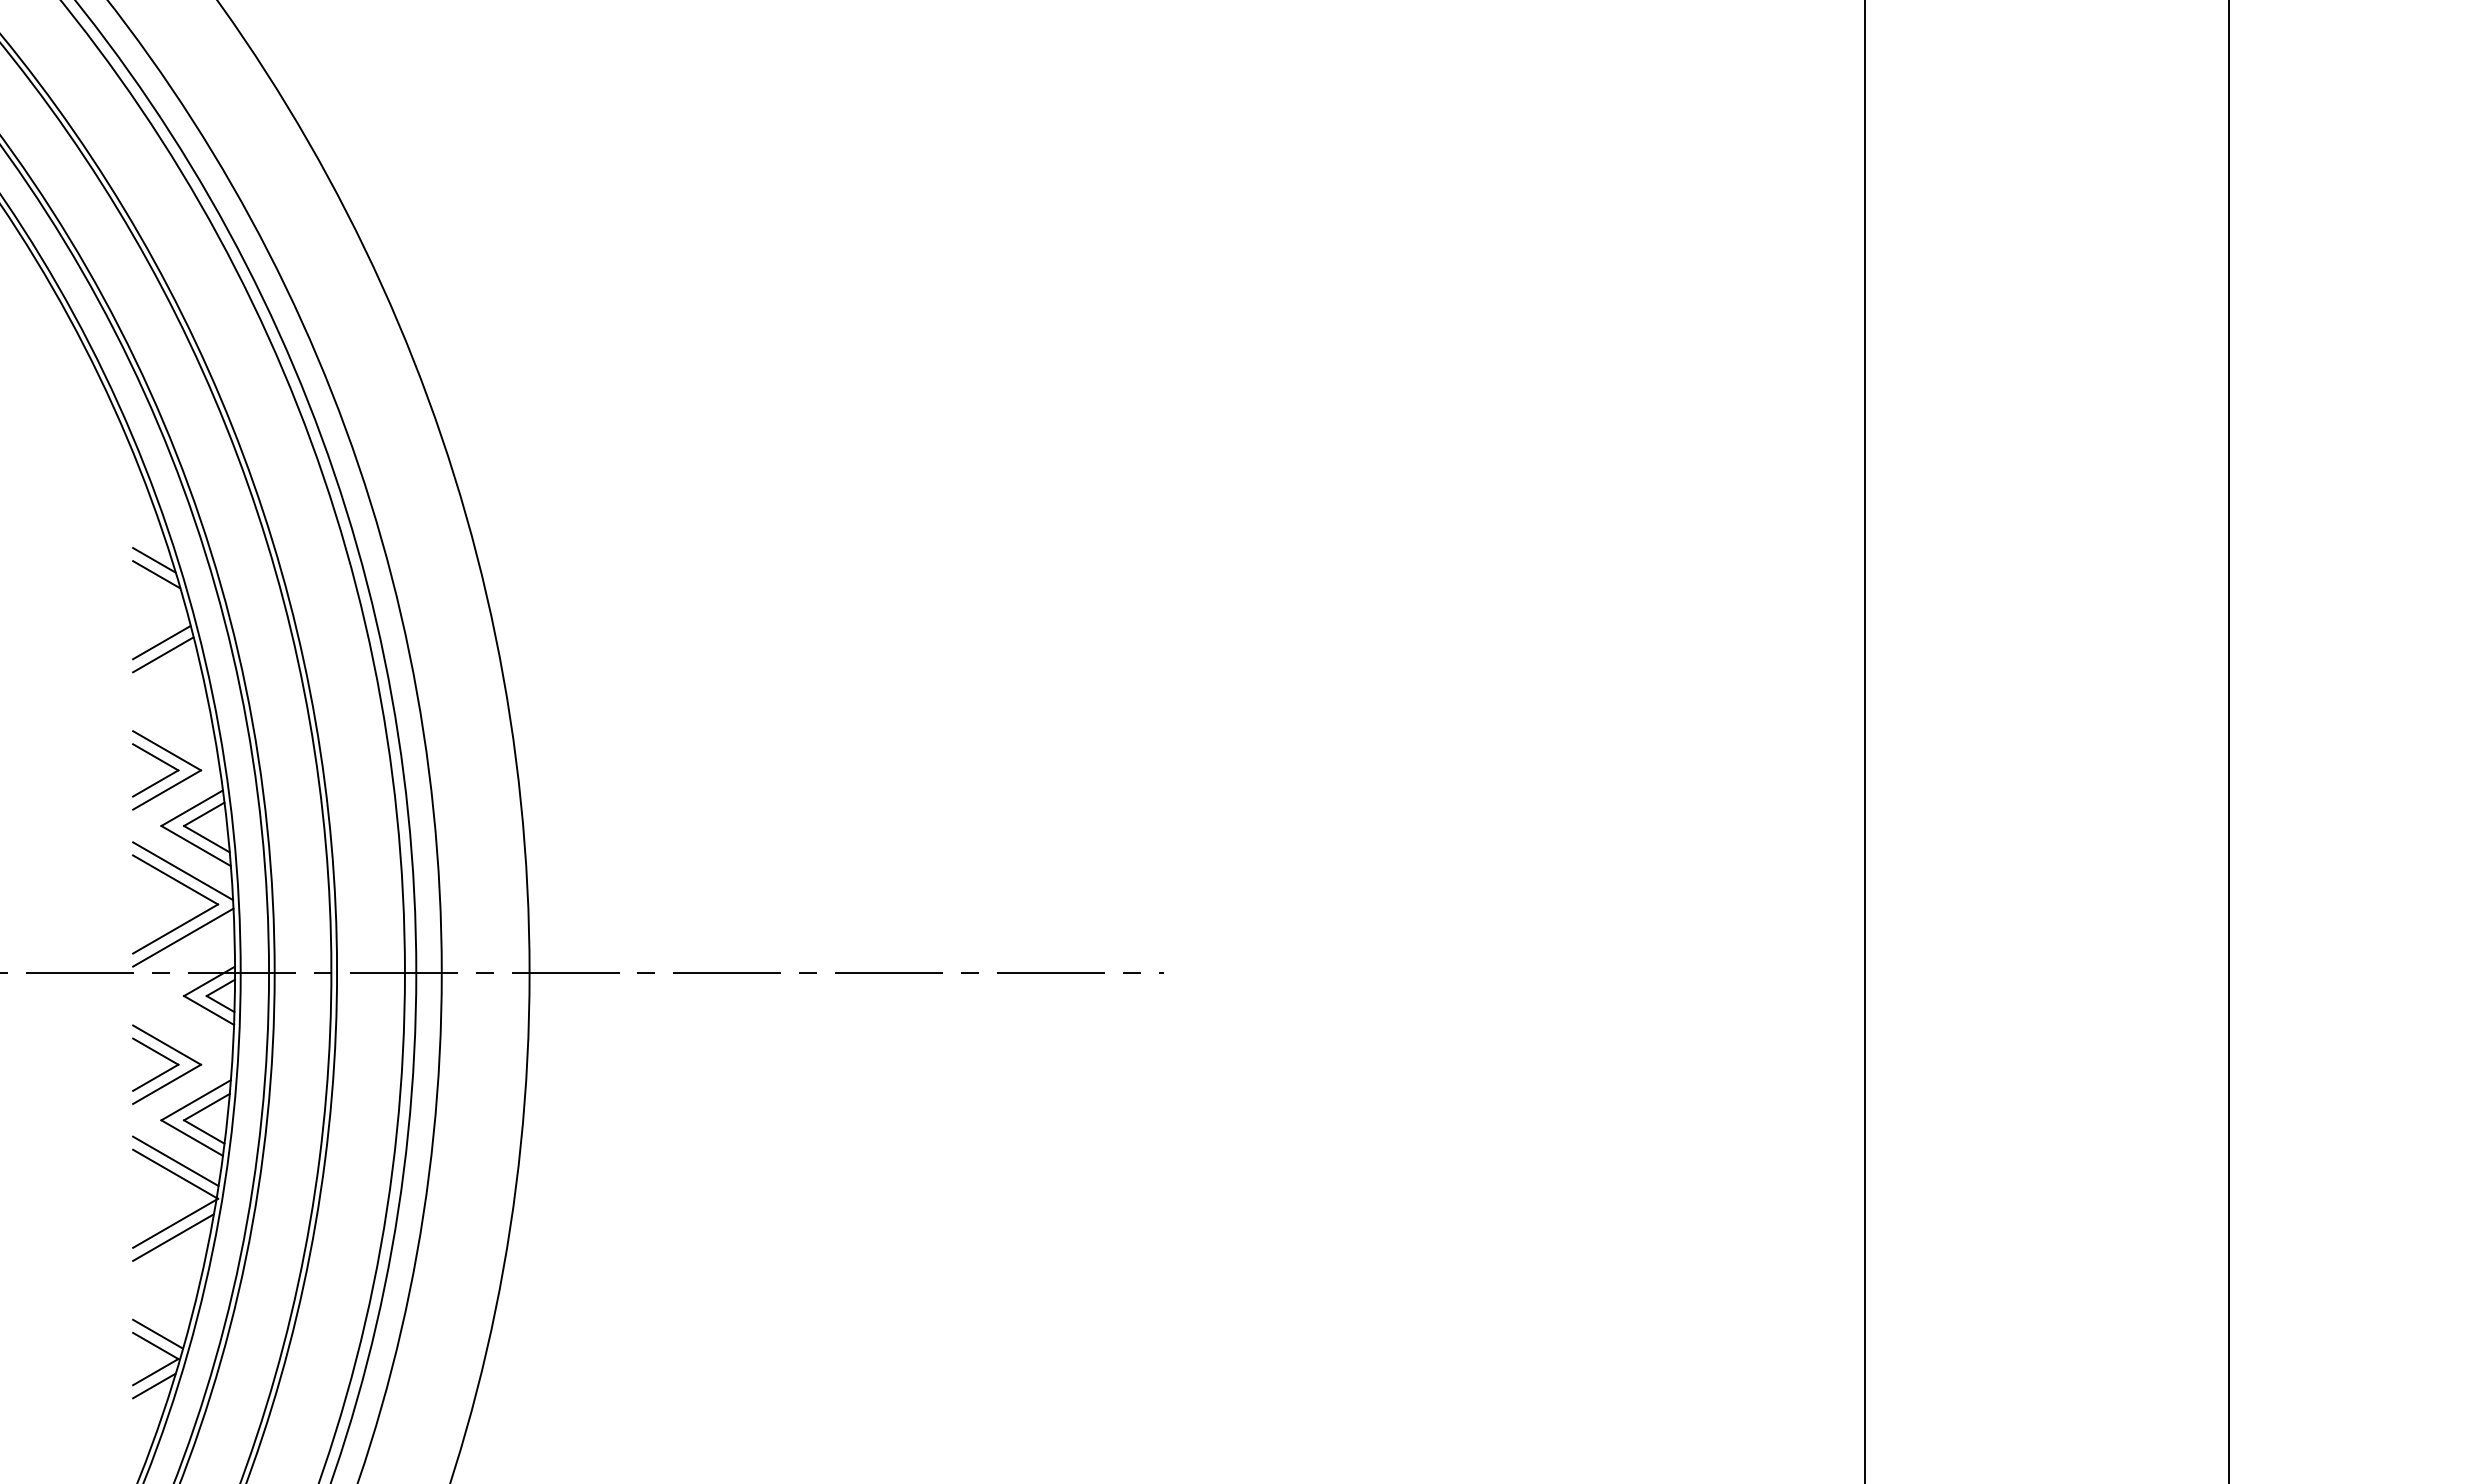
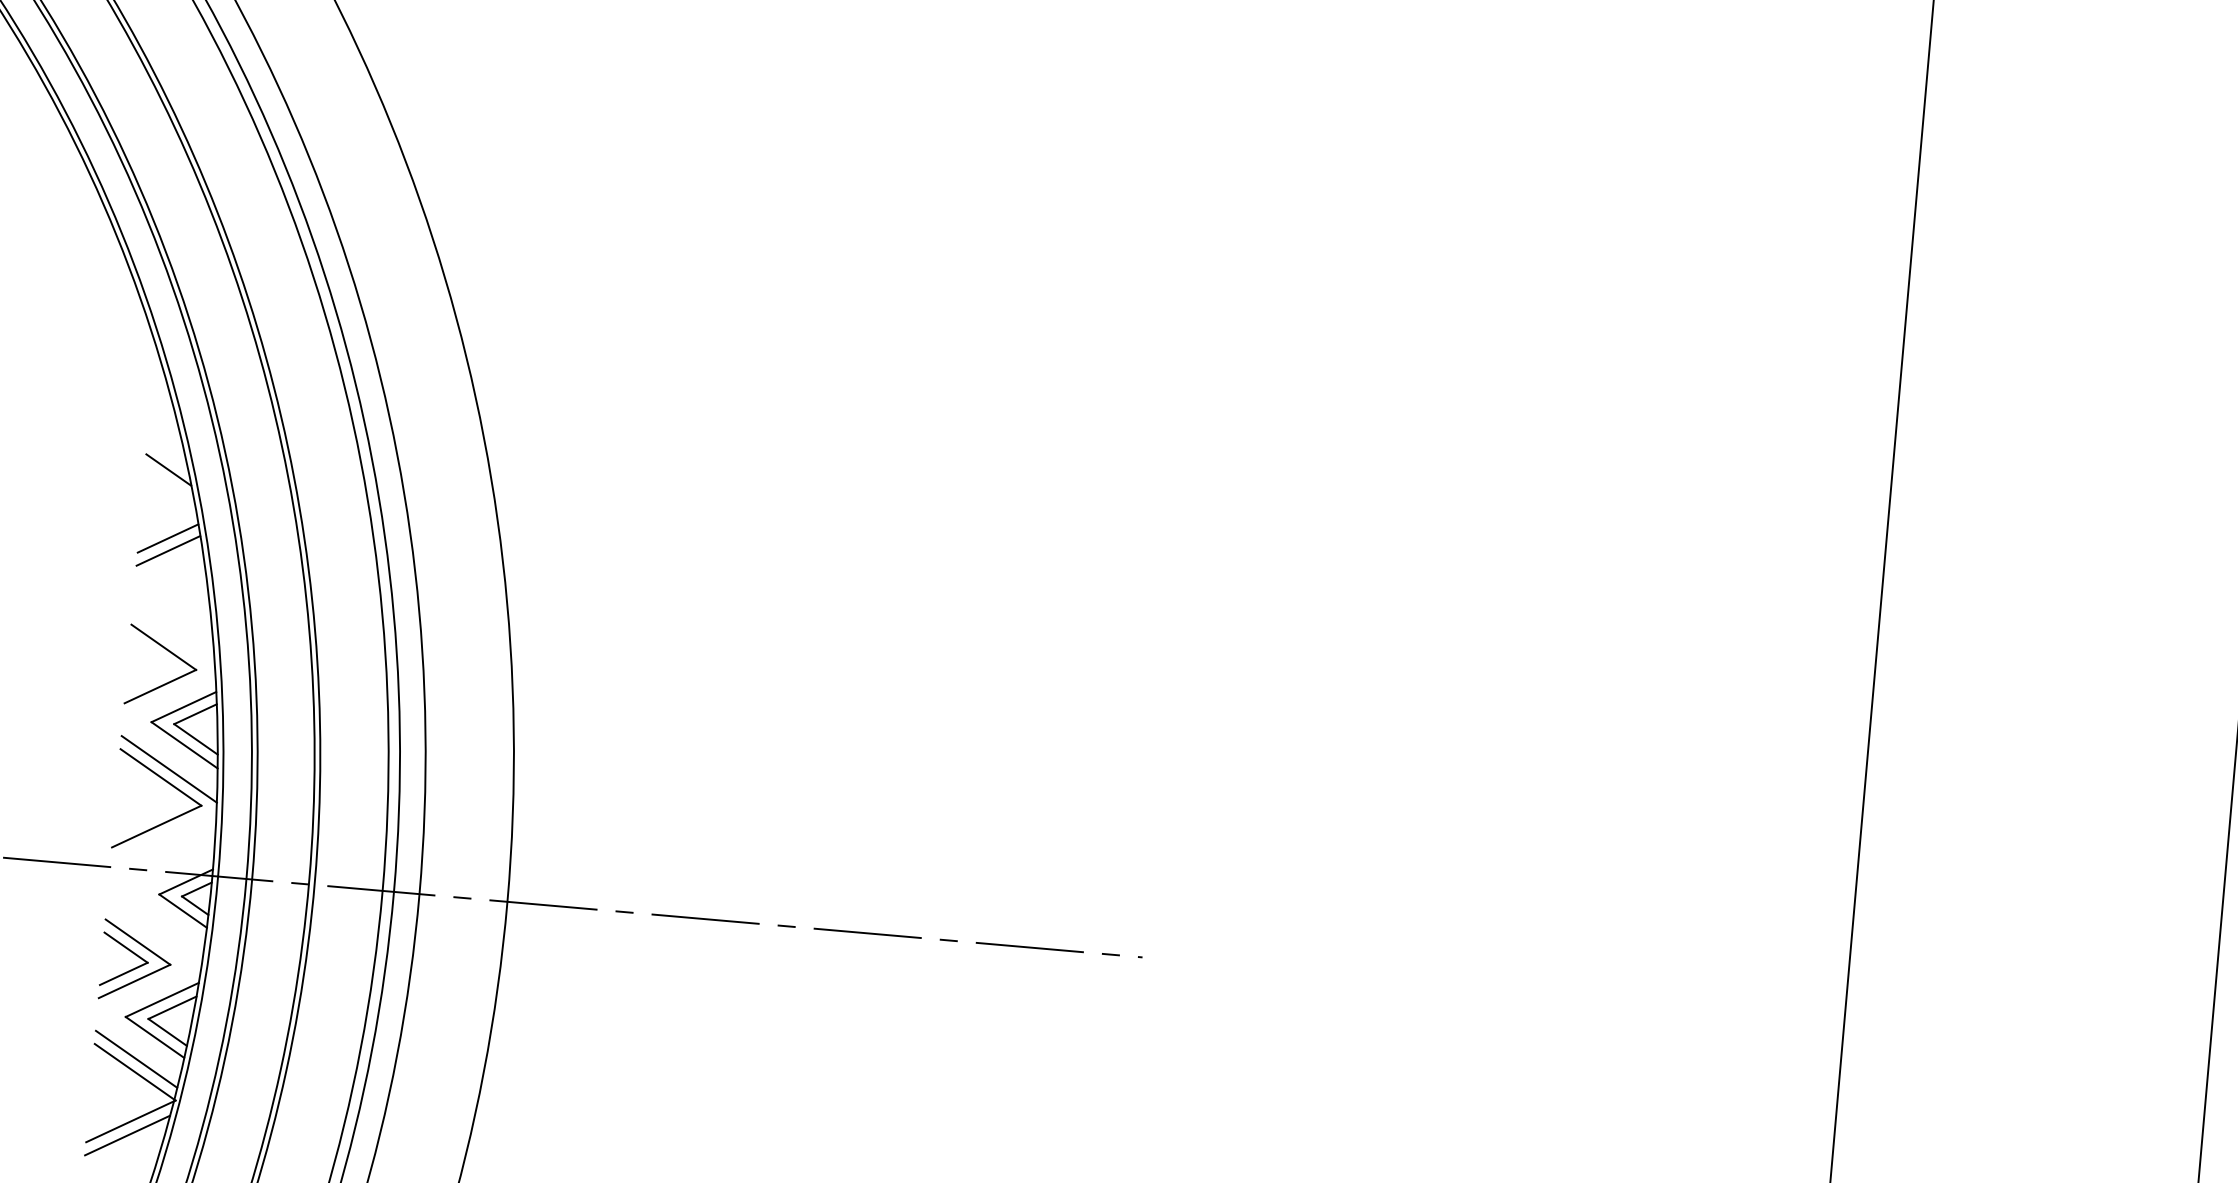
line: (154, 560) -> (167, 455), removed
part: (160, 761) -> (156, 657), removed
line: (183, 937) -> (163, 835), removed

